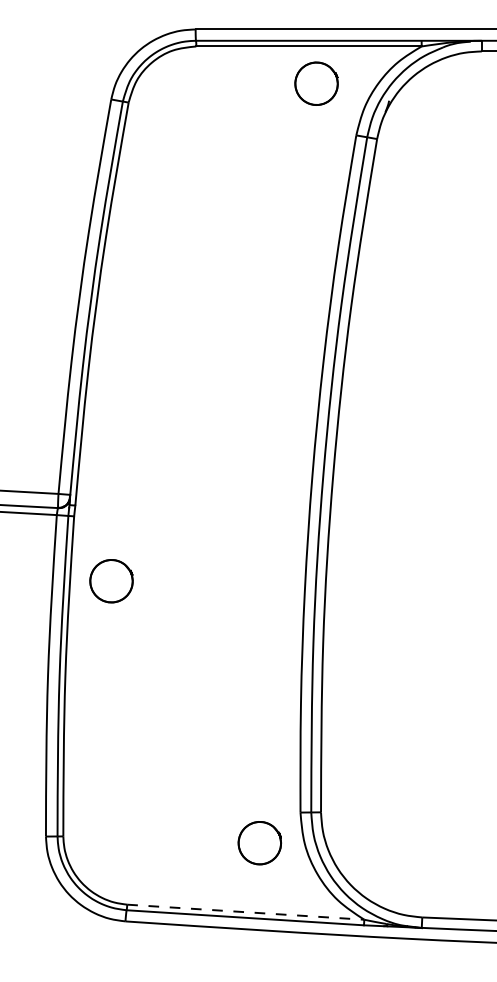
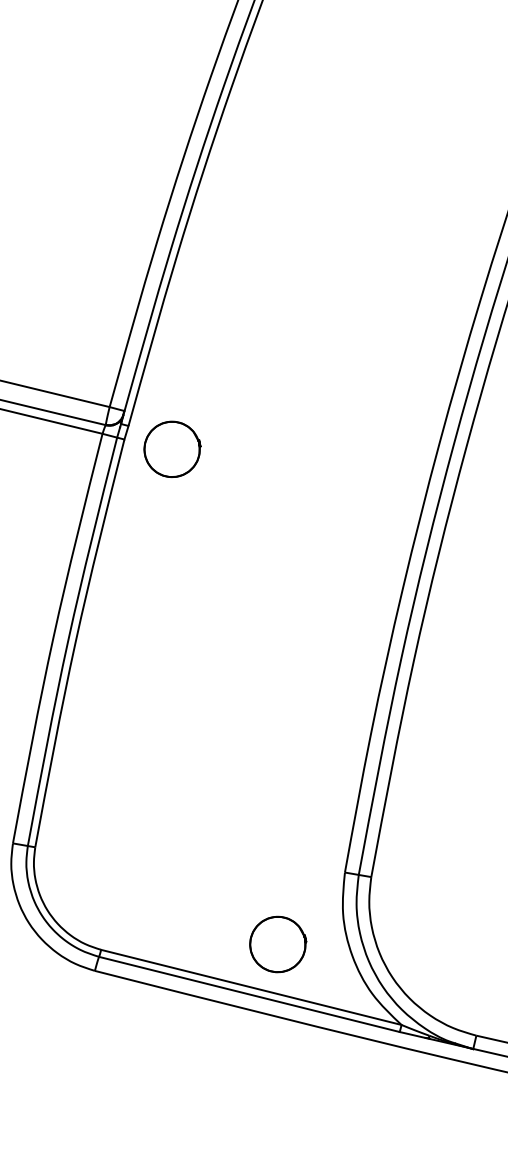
part: (111, 581) -> (172, 449), moved
part: (259, 843) -> (277, 944), moved
line: (245, 912) -> (250, 987), dashed -> solid

